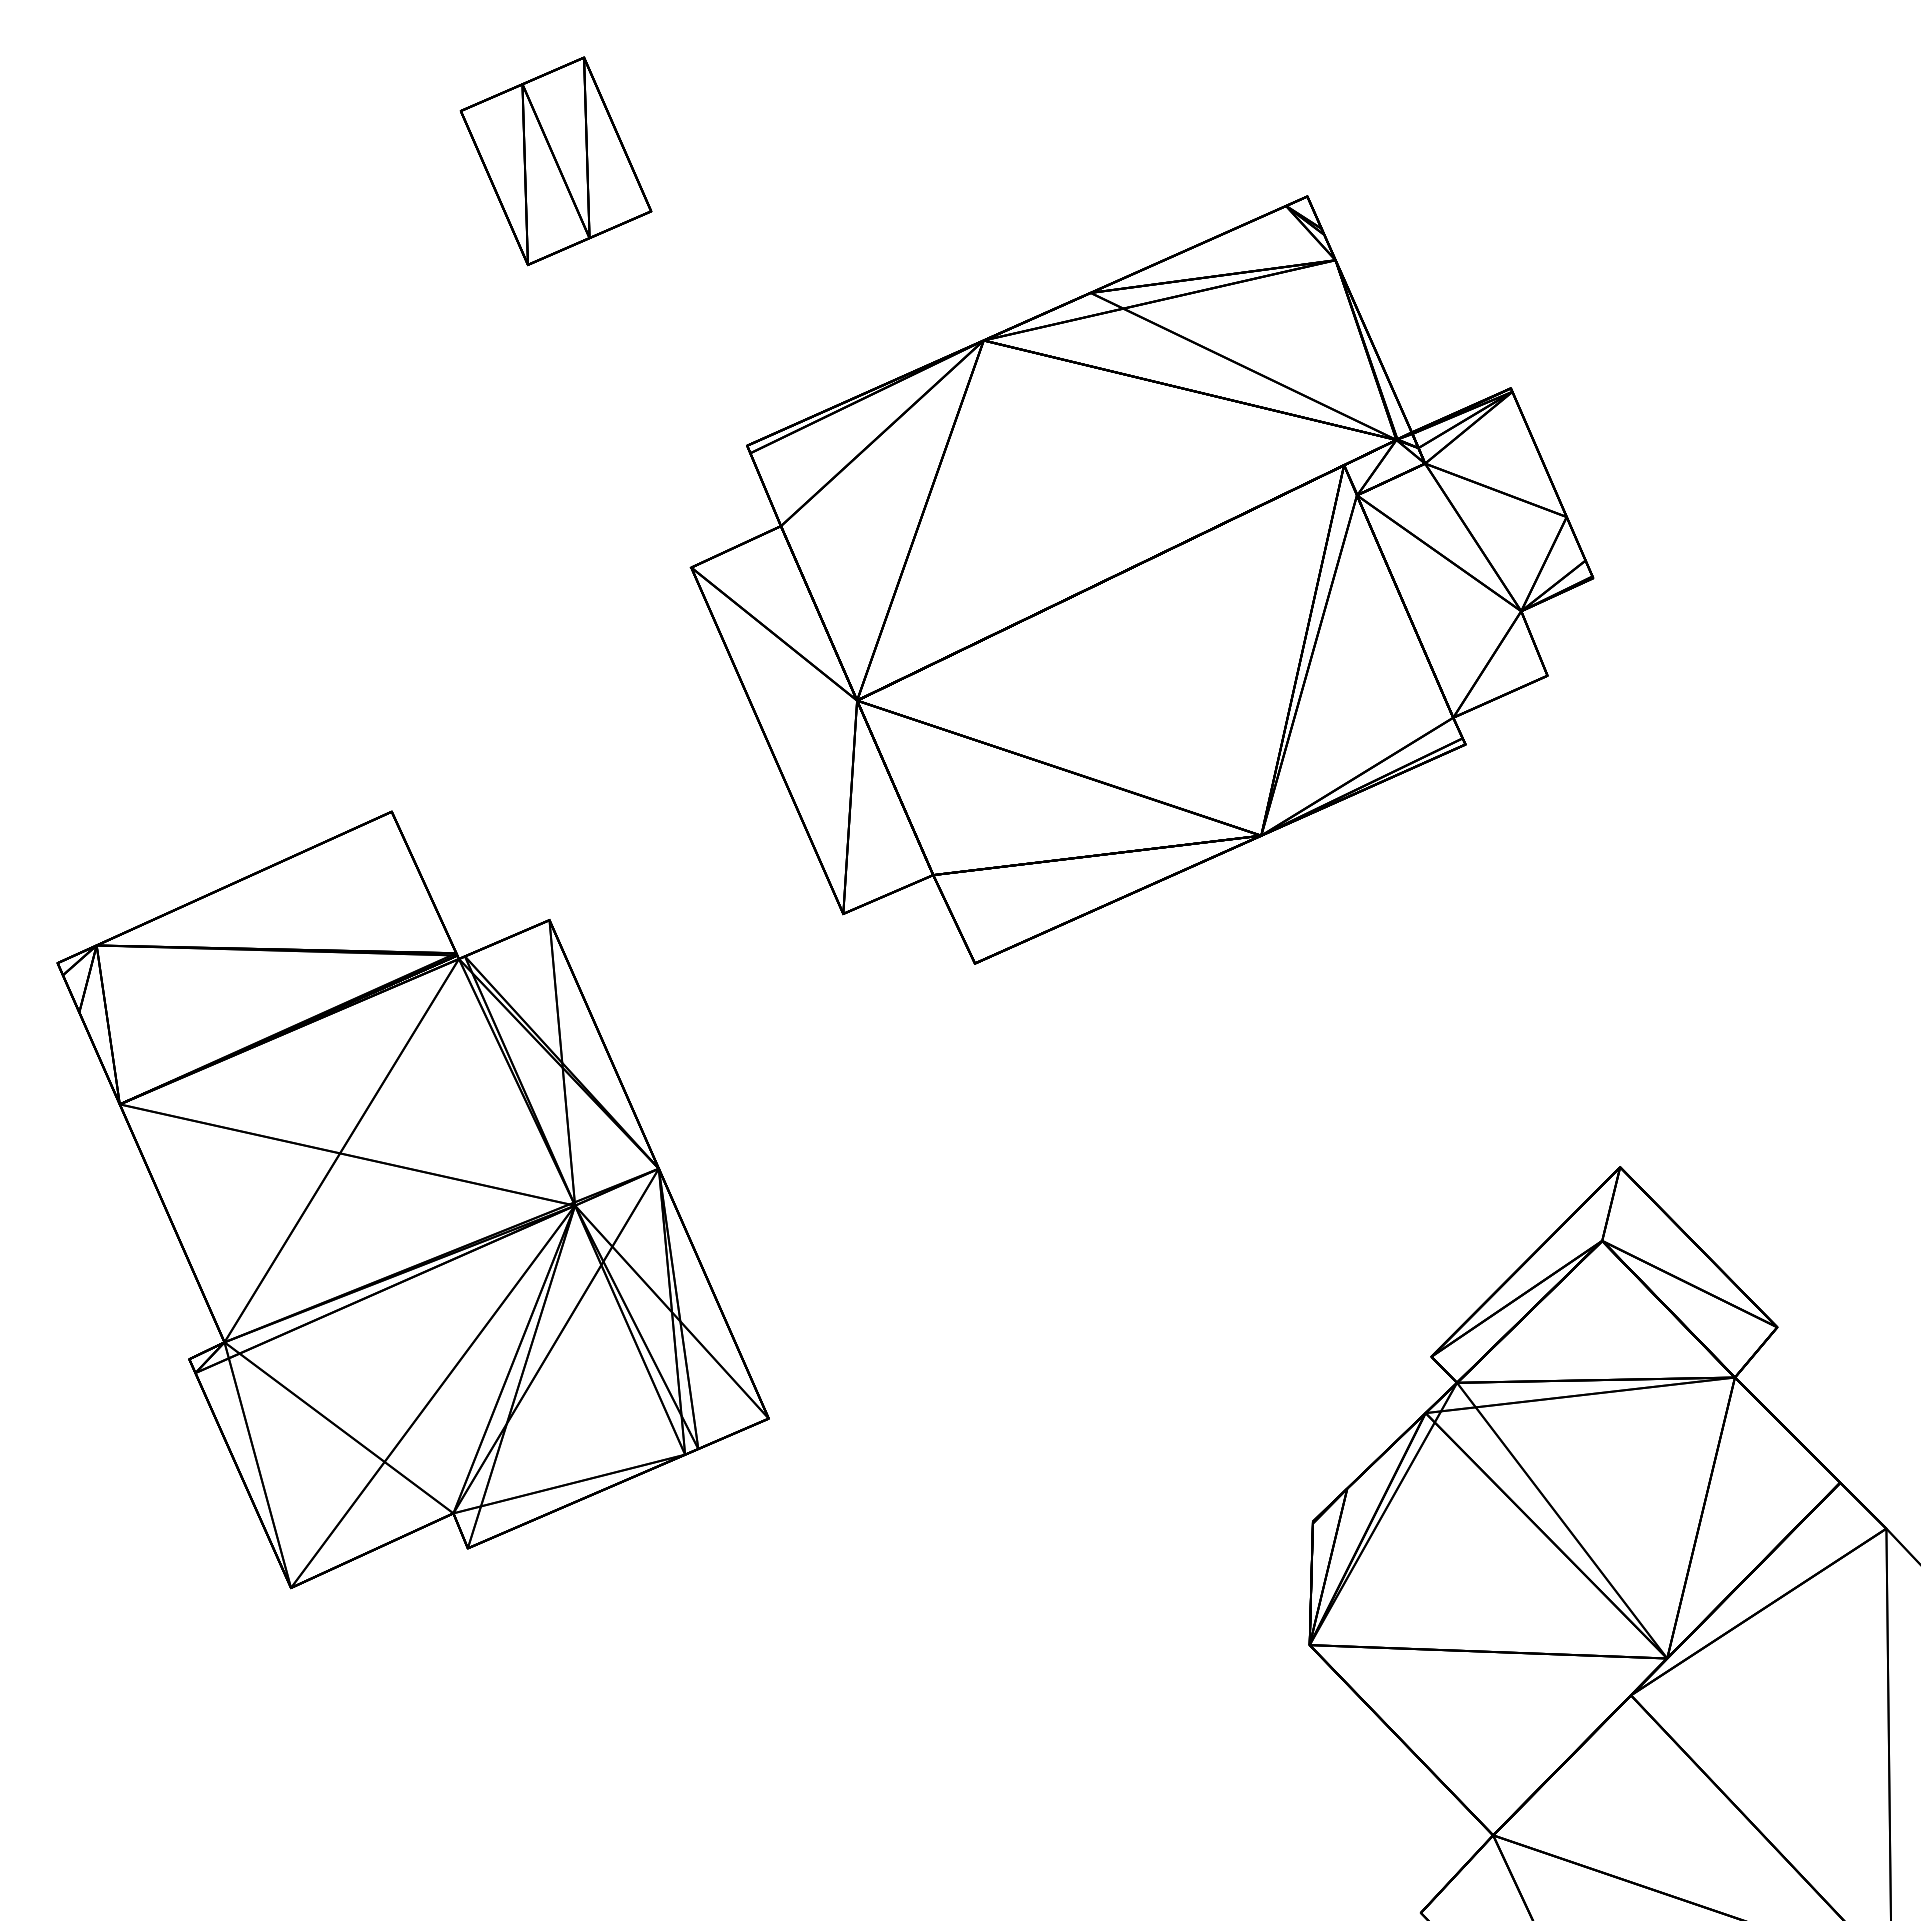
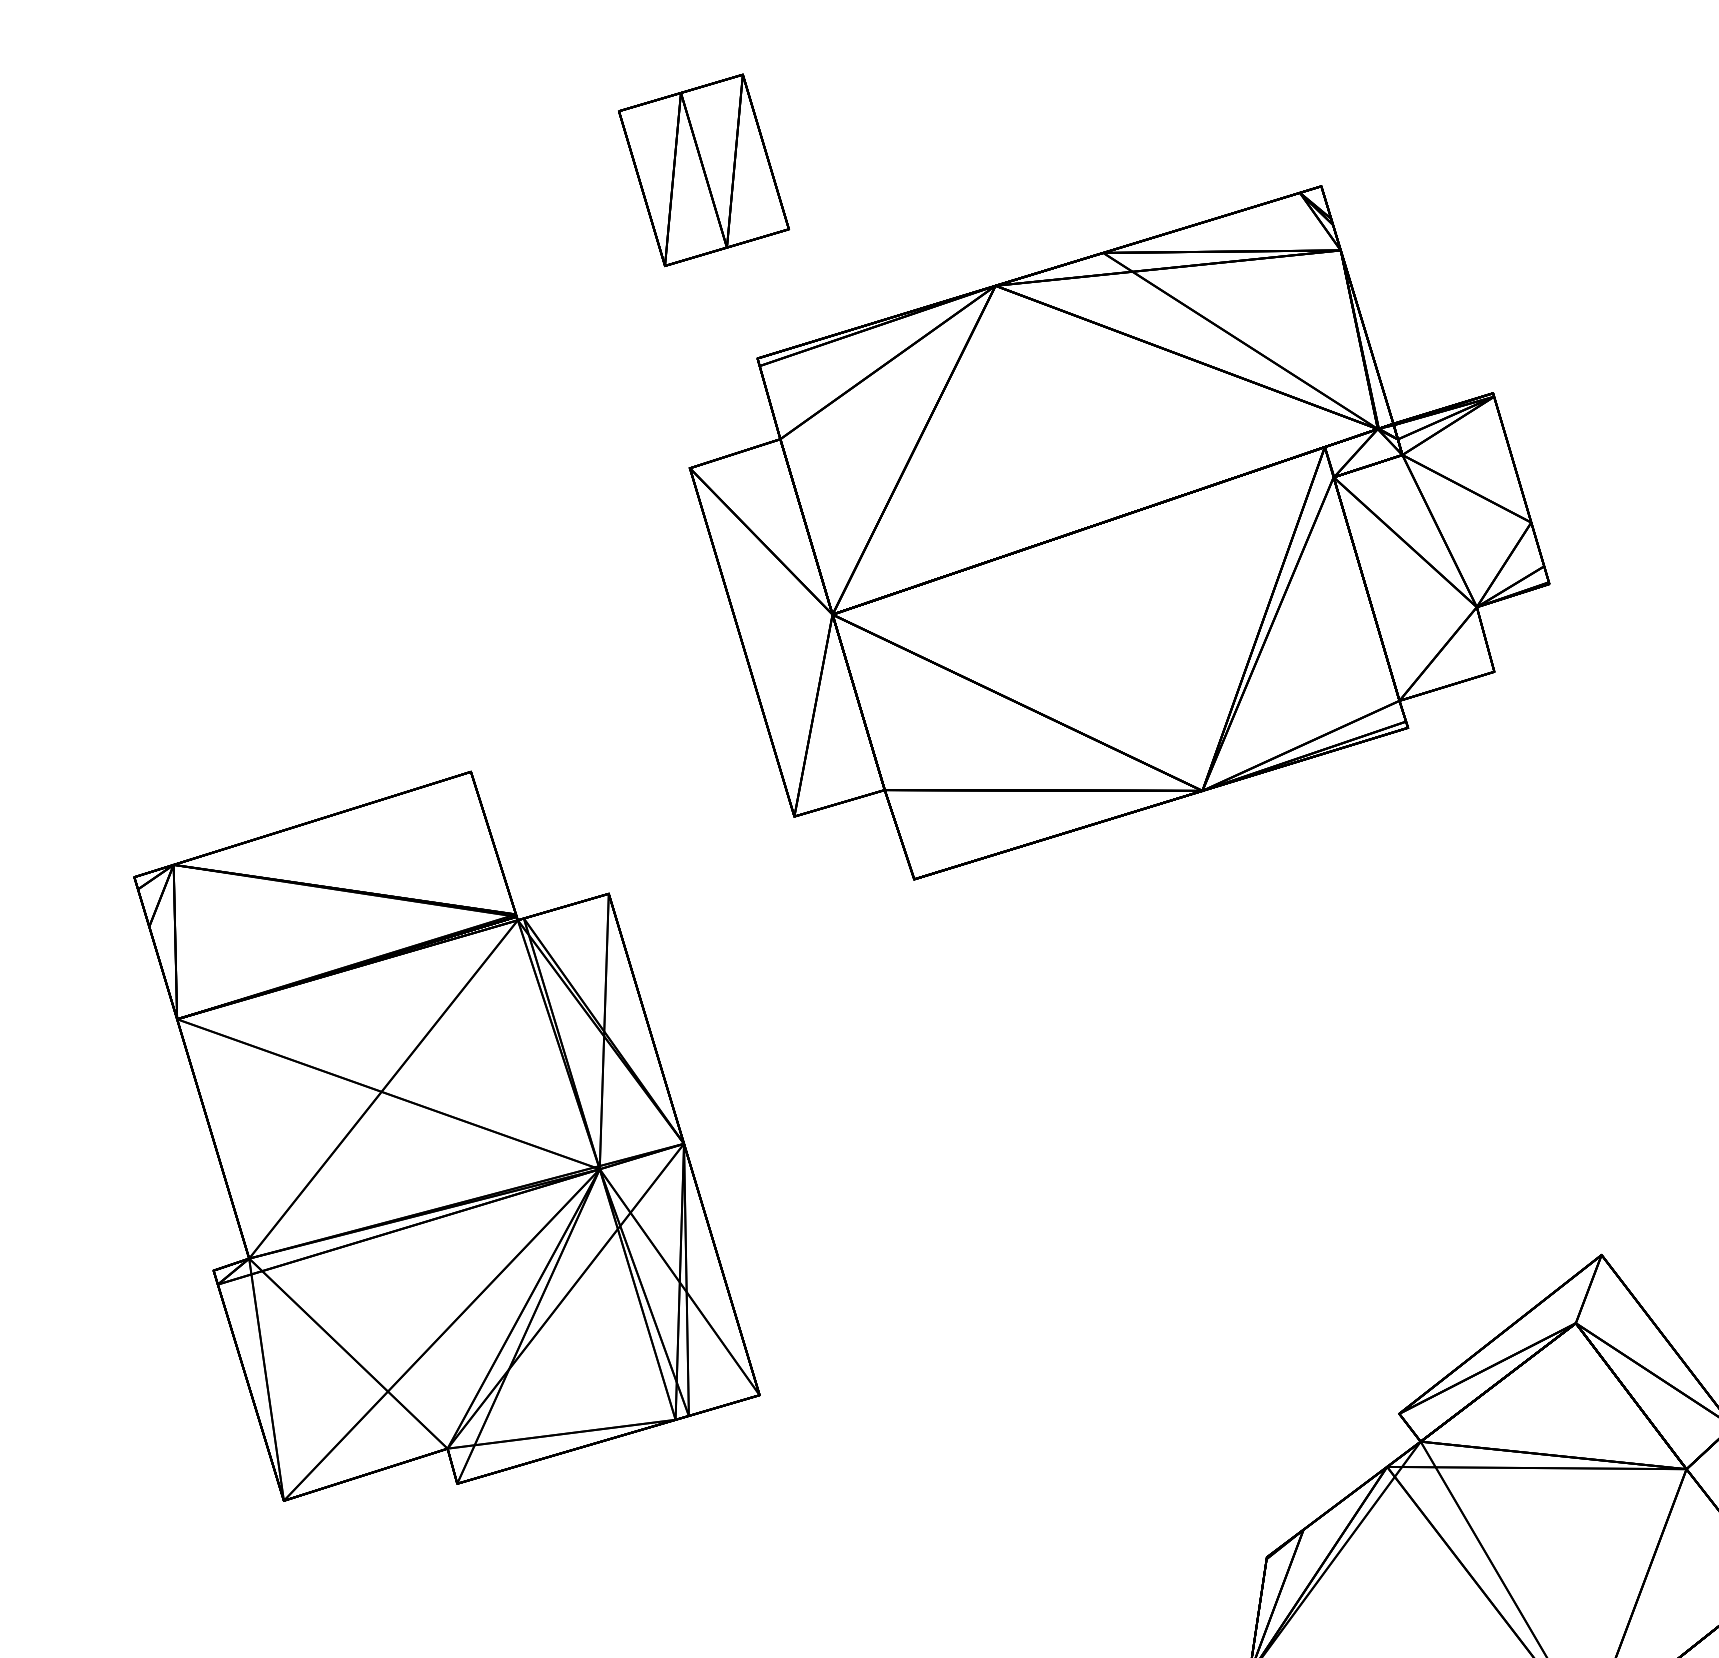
part: (1141, 579) -> (1118, 532), moved

